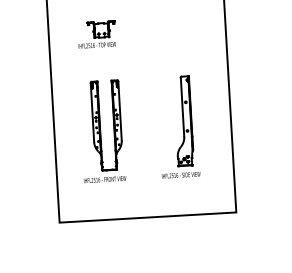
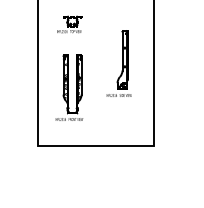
part: (177, 126) -> (118, 63), moved

